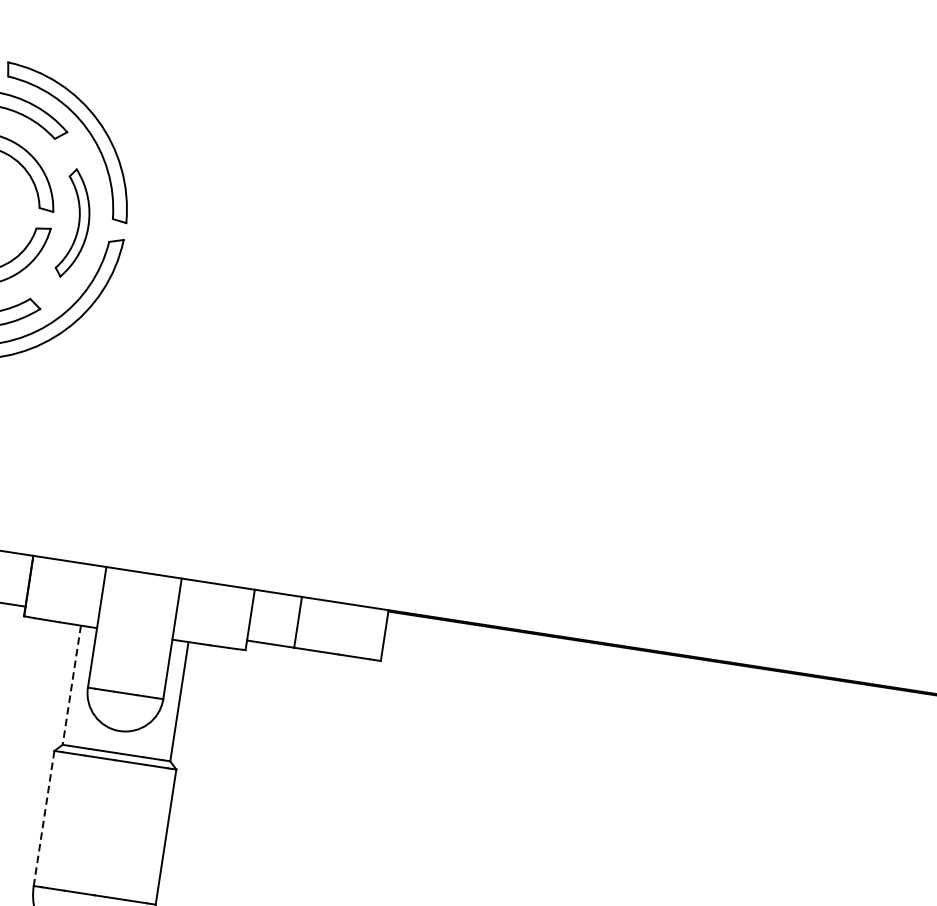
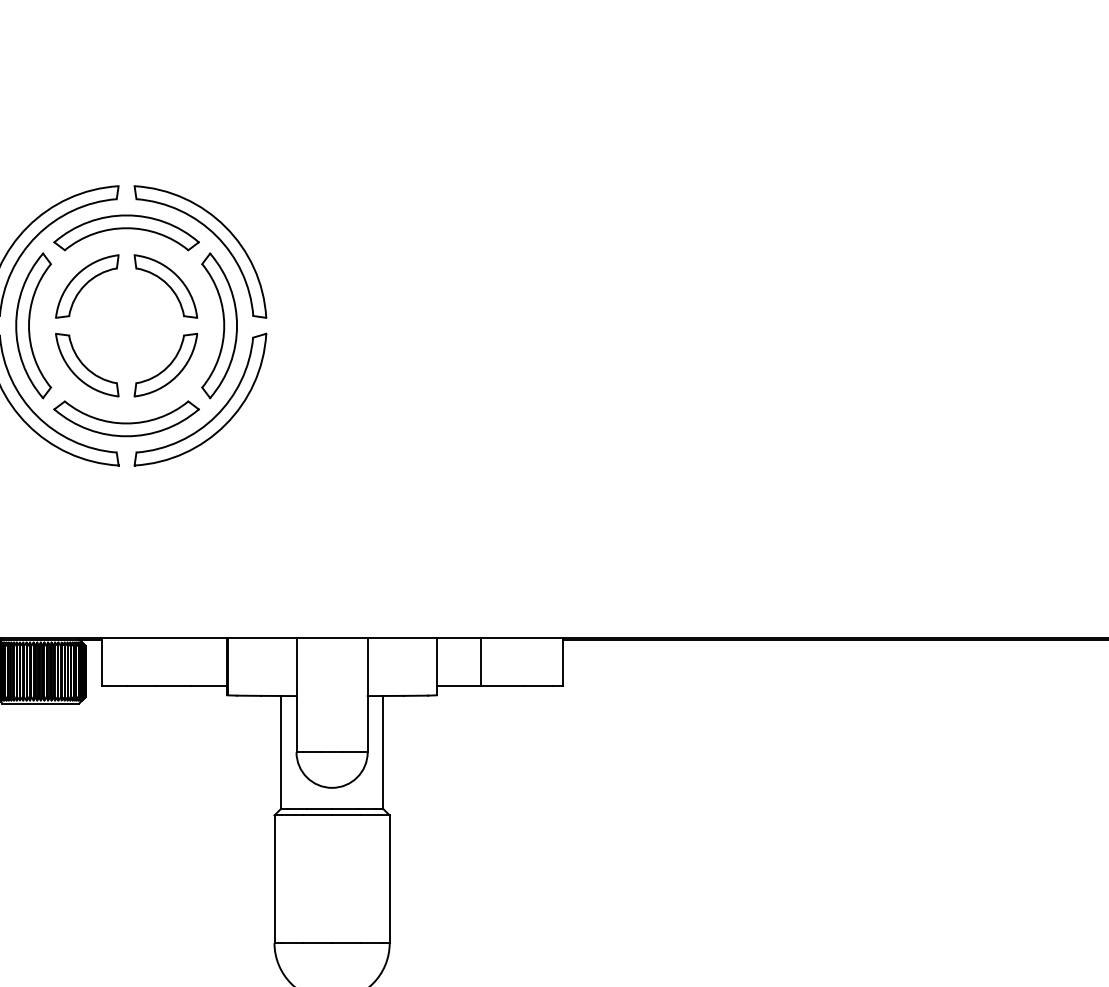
part: (75, 223) -> (219, 325), size x1.43
line: (72, 685) -> (281, 752), dashed -> solid
line: (44, 818) -> (274, 879), dashed -> solid

